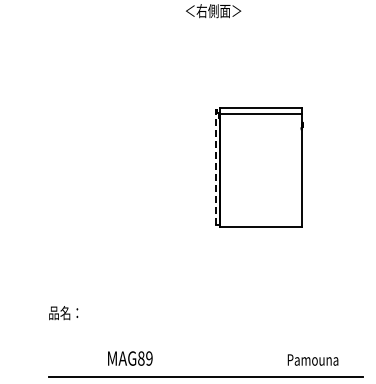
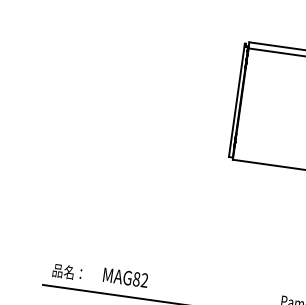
line: (215, 166) -> (236, 99), dashed -> solid
text: (63, 313) -> (67, 272), moved
text: (149, 358) -> (144, 280), MAG89 -> MAG82

